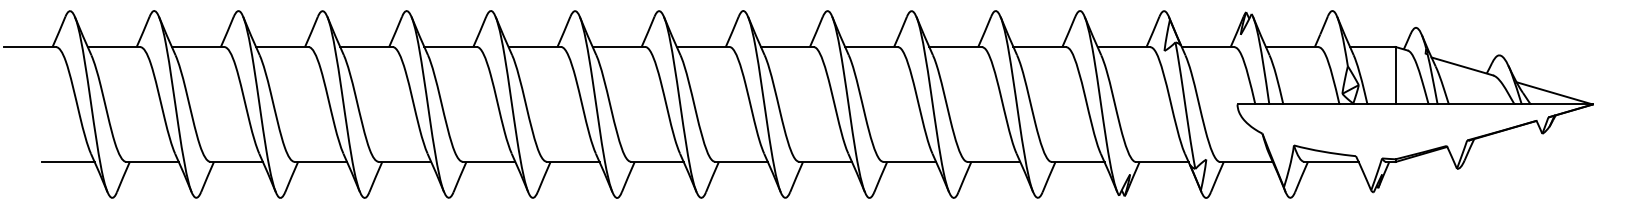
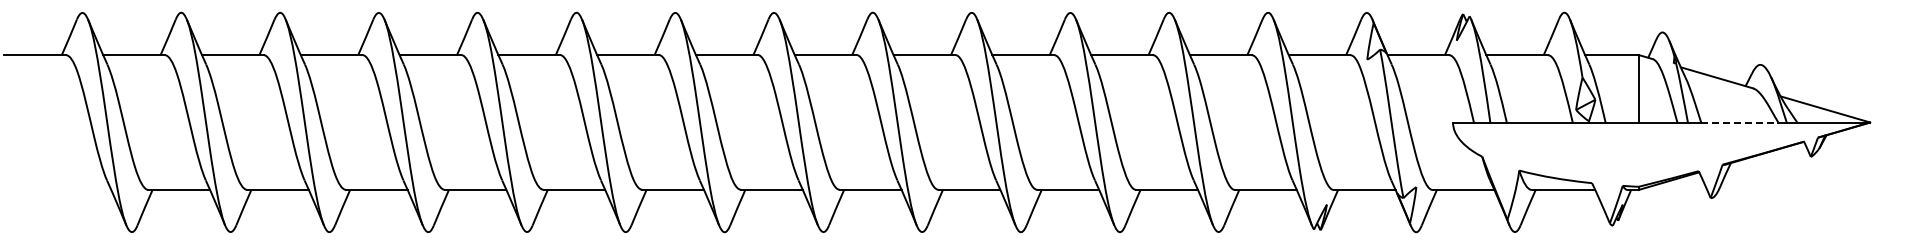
line: (1481, 104) -> (1739, 122), solid -> dashed
line: (68, 162) -> (80, 190), removed

